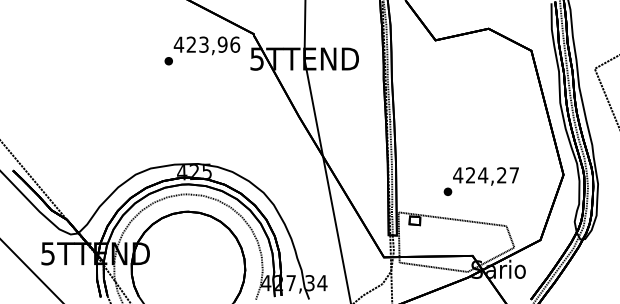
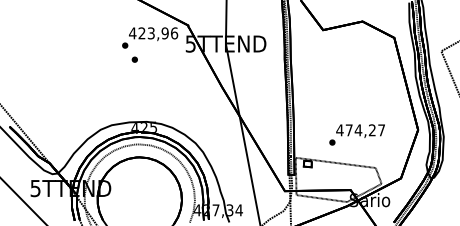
part: (181, 80) -> (134, 59), added
text: (470, 175) -> (349, 130), 424,27 -> 474,27

